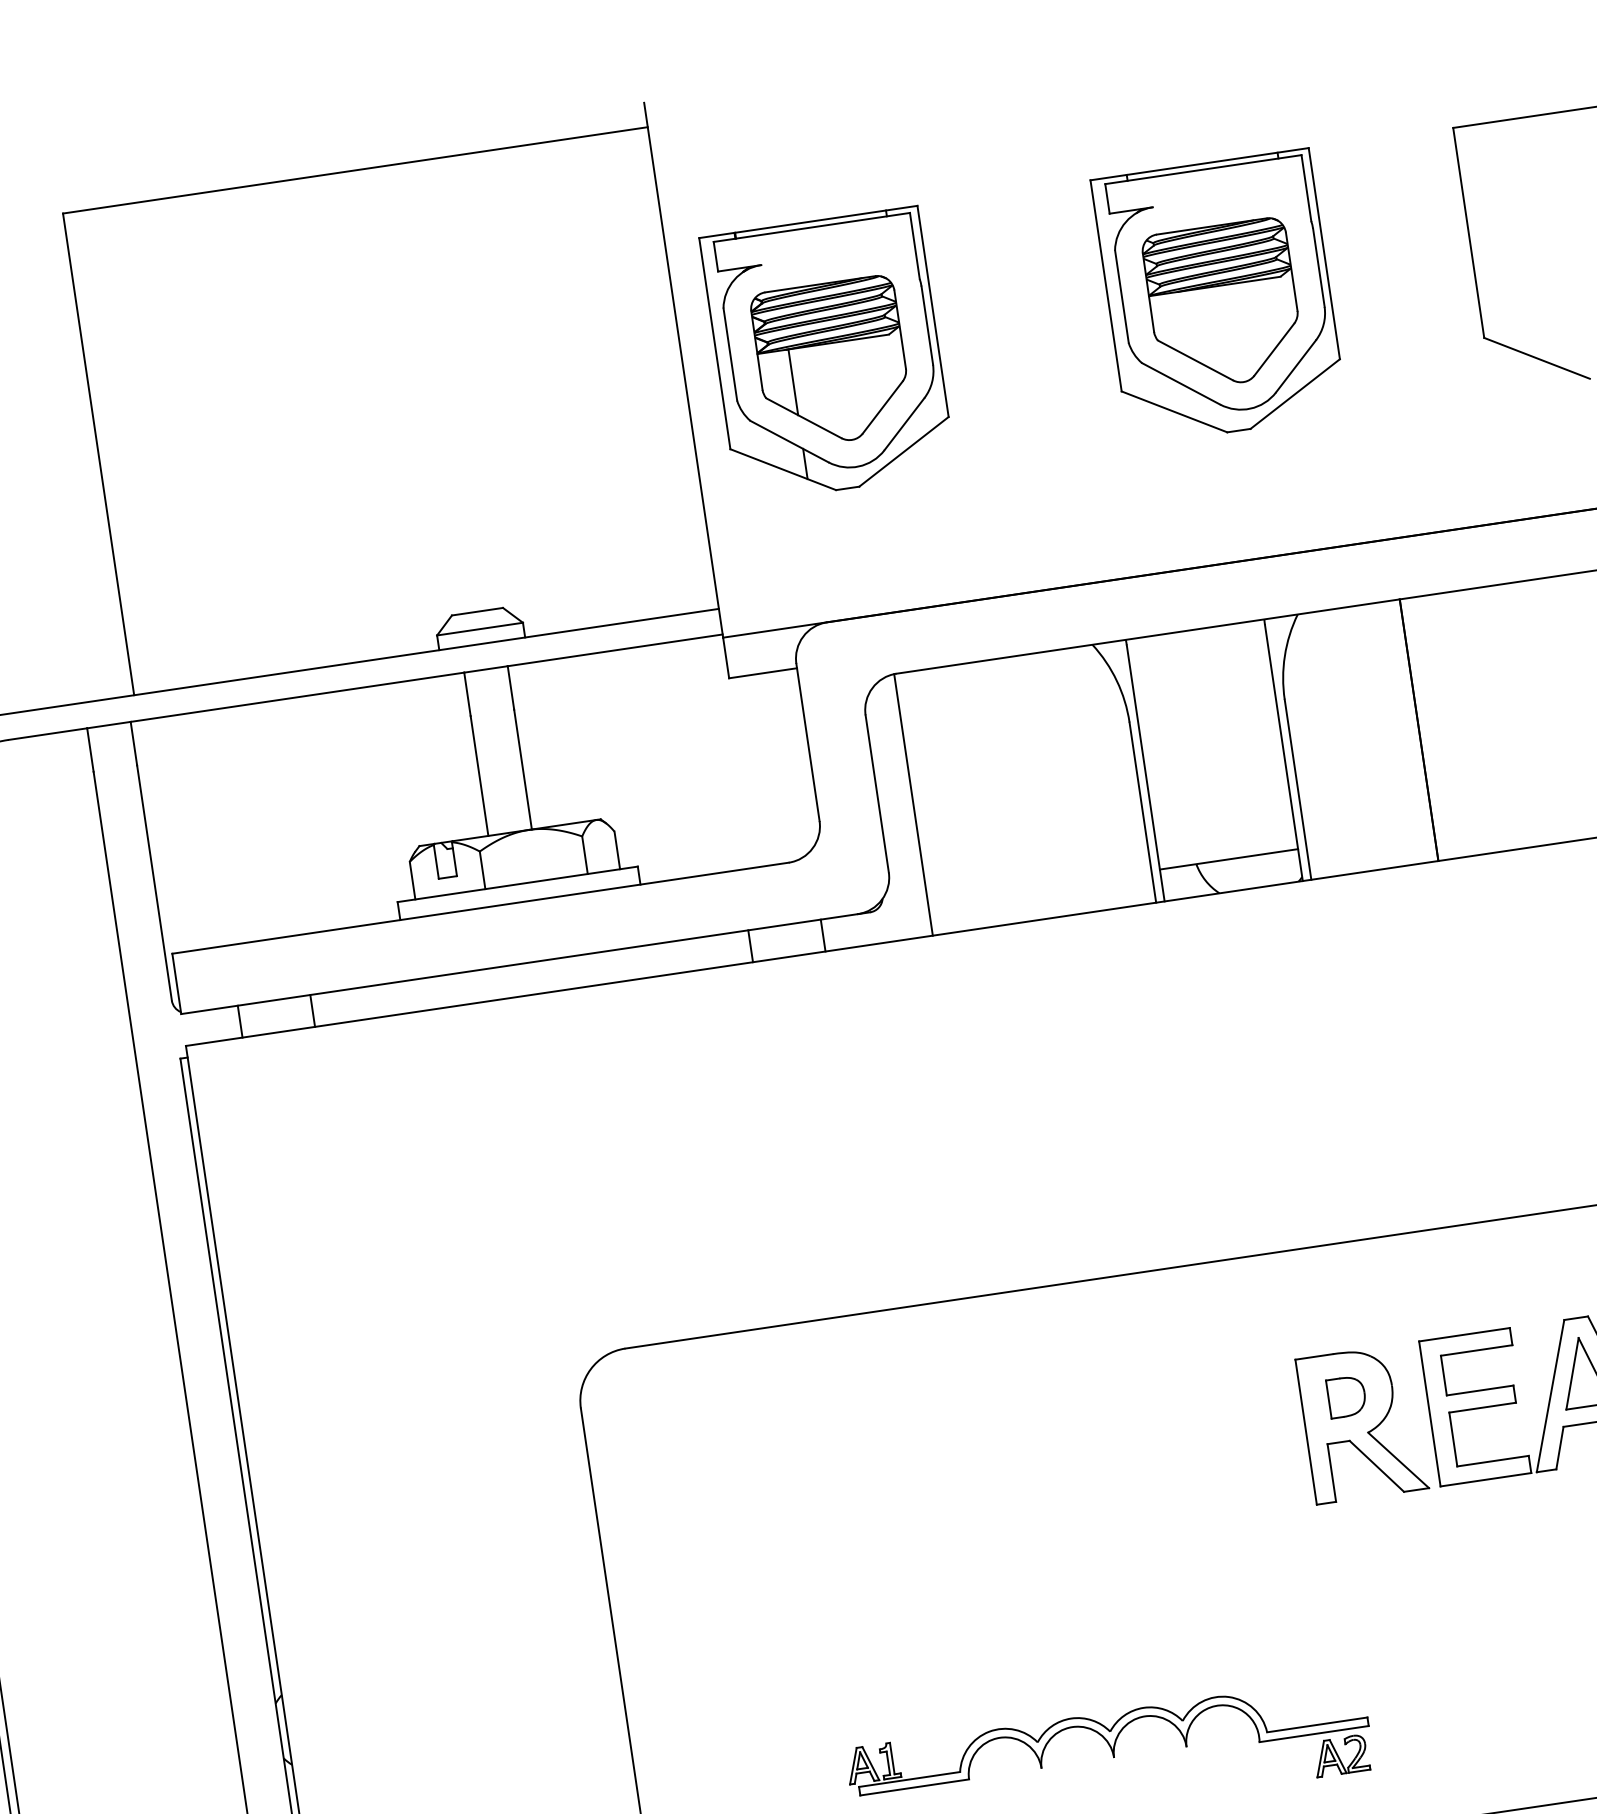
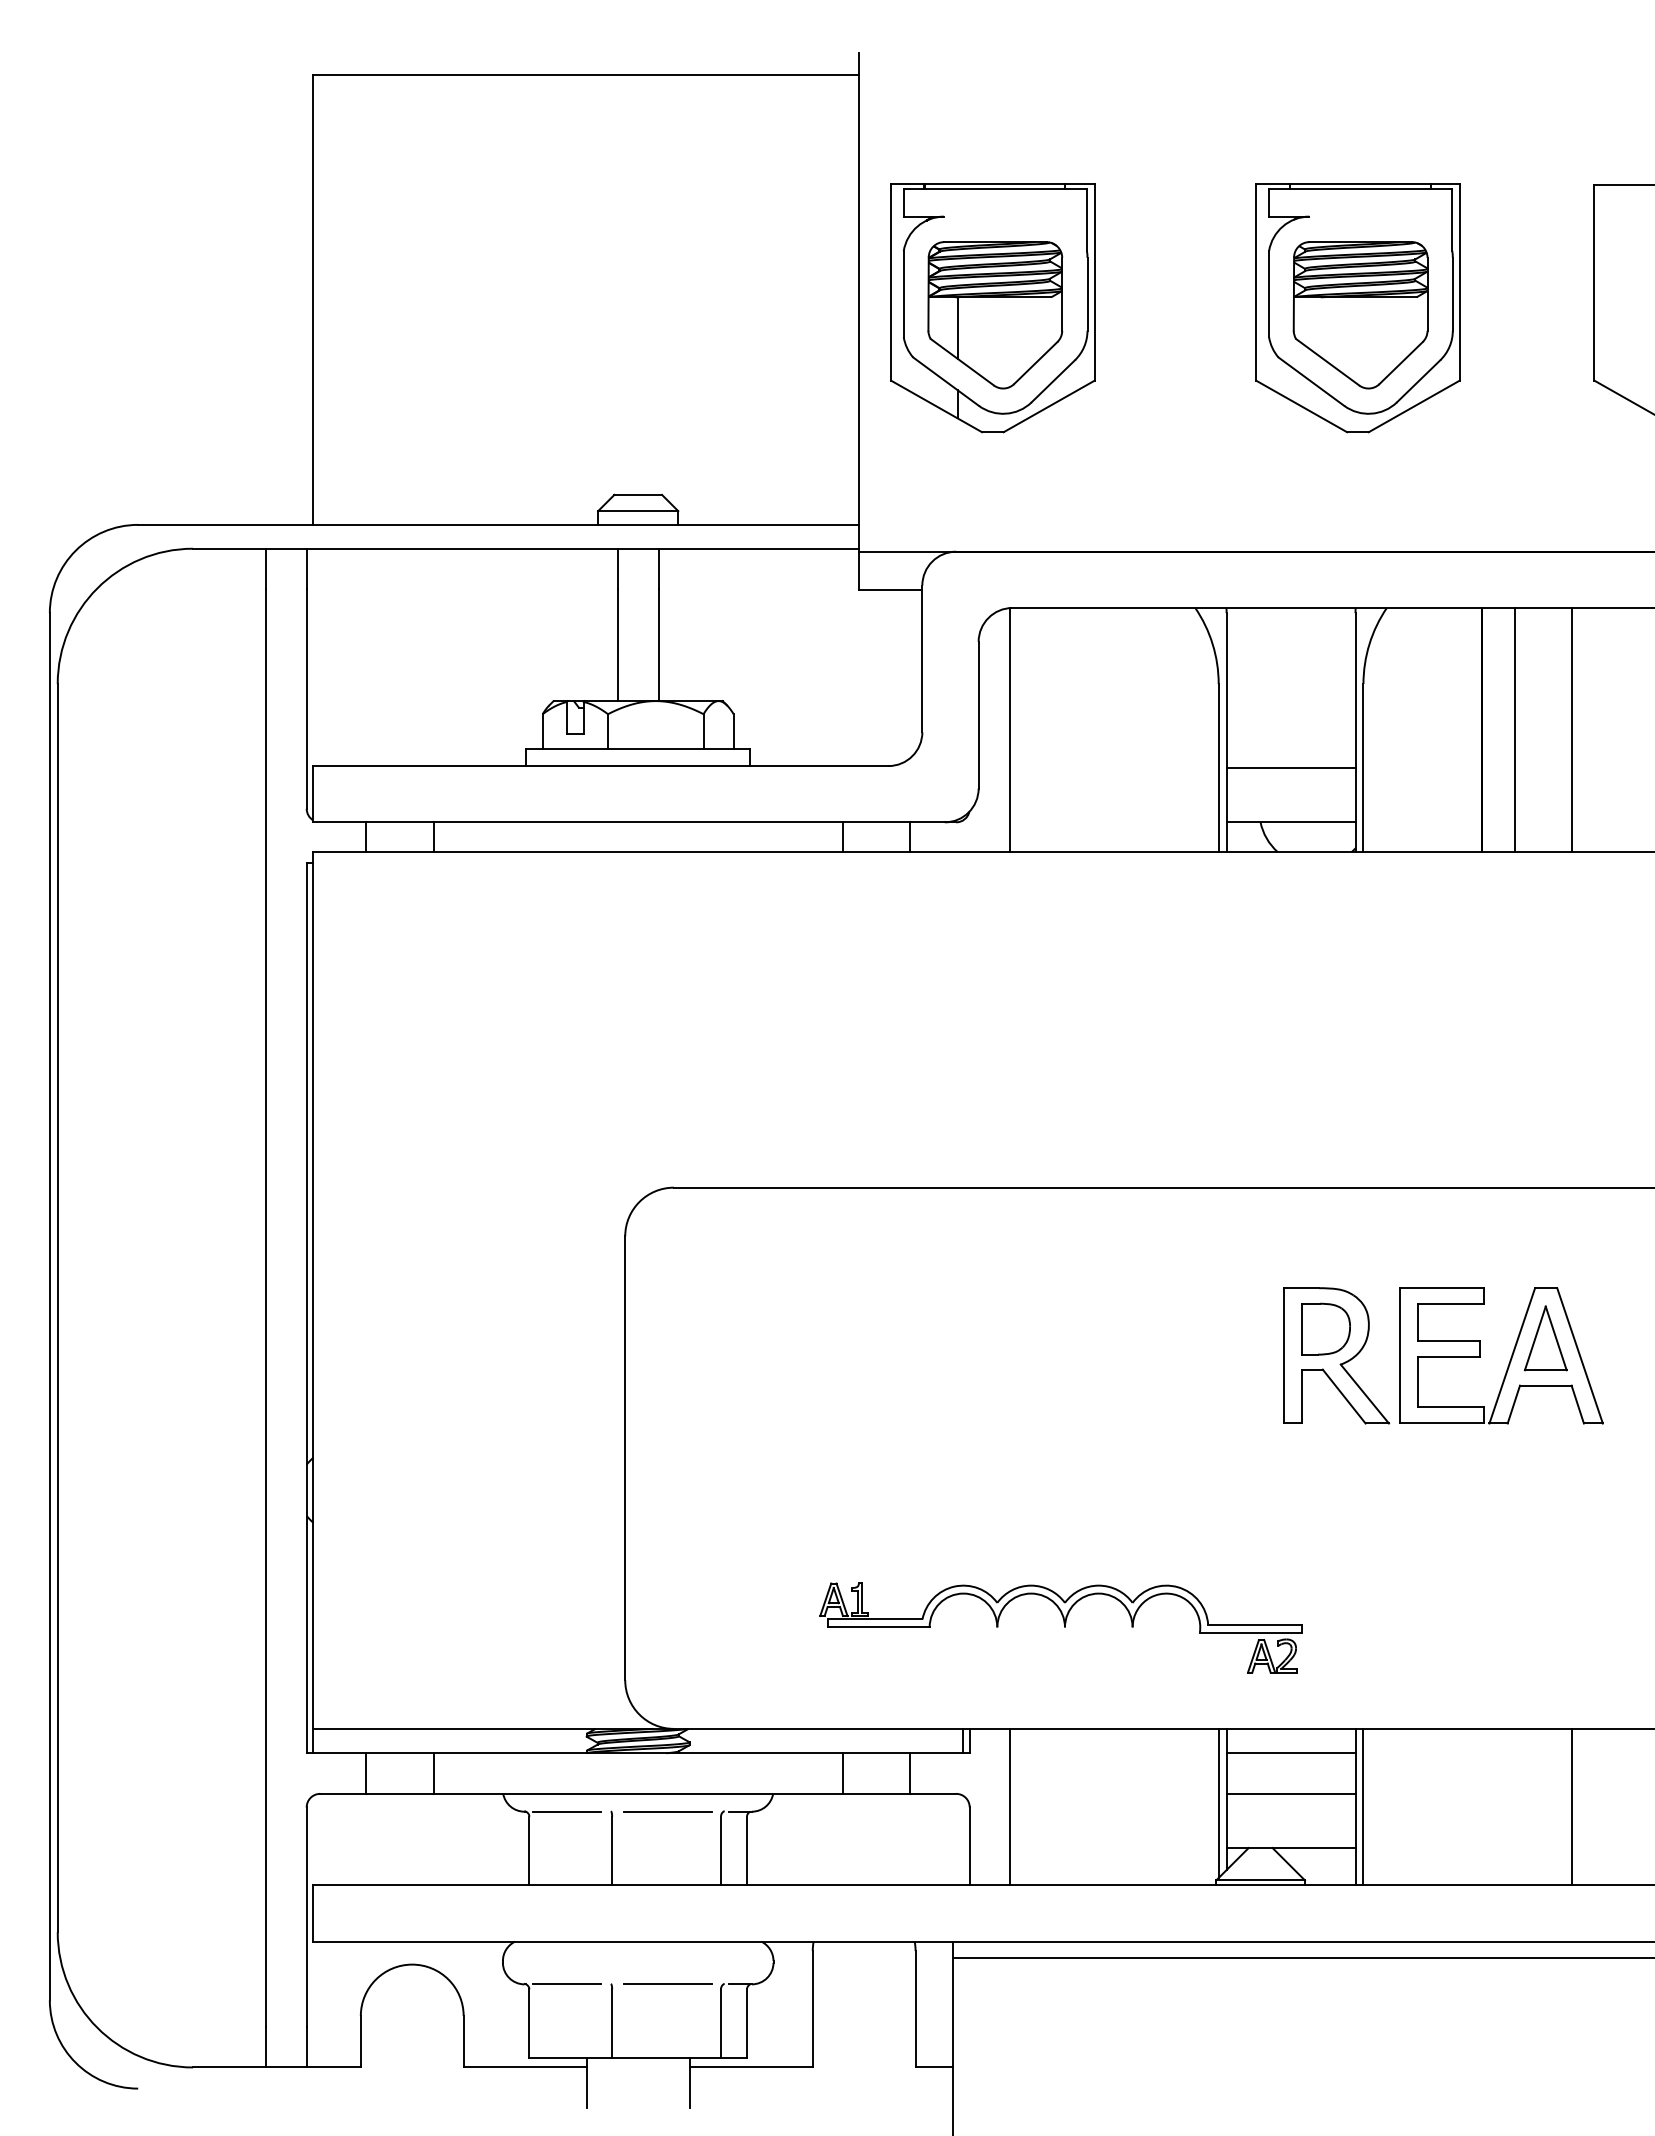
line: (1515, 716) -> (1571, 730), added
line: (1453, 725) -> (1514, 730), added
line: (1219, 801) -> (1290, 768), added
part: (1346, 1396) -> (1325, 1328), size x1.43

